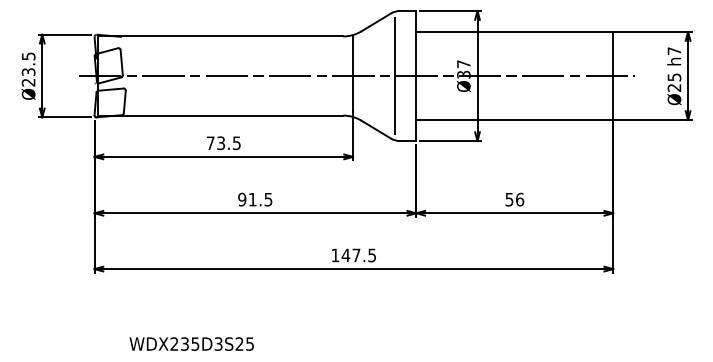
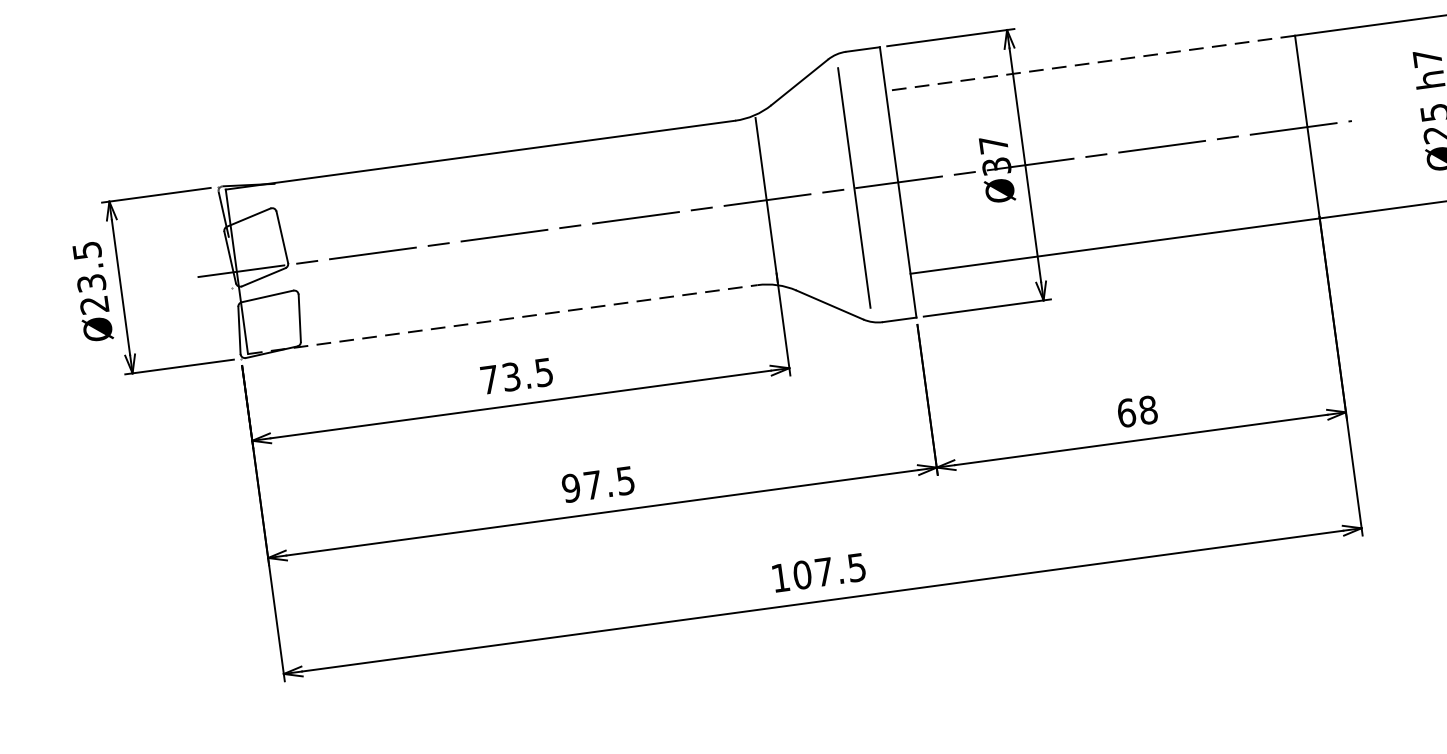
line: (514, 32) -> (1089, 64), solid -> dashed
line: (220, 115) -> (502, 319), solid -> dashed
text: (252, 199) -> (592, 484), 91.5 -> 97.5
text: (514, 199) -> (1136, 411), 56 -> 68
text: (345, 255) -> (801, 575), 147.5 -> 107.5

